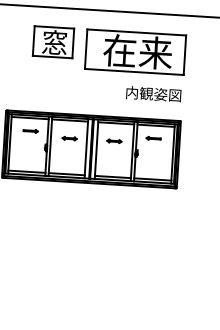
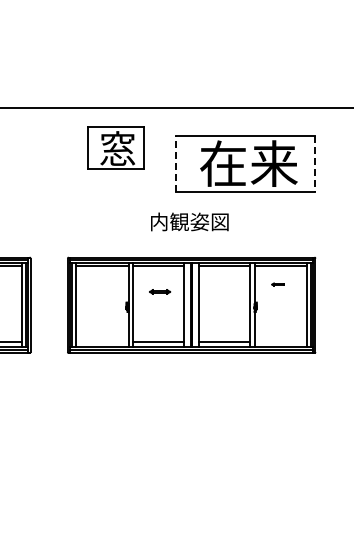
part: (53, 41) -> (115, 147), moved
line: (86, 49) -> (175, 164), solid -> dashed
line: (184, 55) -> (315, 164), solid -> dashed
text: (153, 93) -> (189, 221), moved
part: (30, 130) -> (104, 284), removed
part: (152, 138) -> (277, 284), size x0.6
part: (114, 141) -> (223, 291), removed
line: (26, 171) -> (102, 342), removed
line: (152, 179) -> (280, 342), removed

